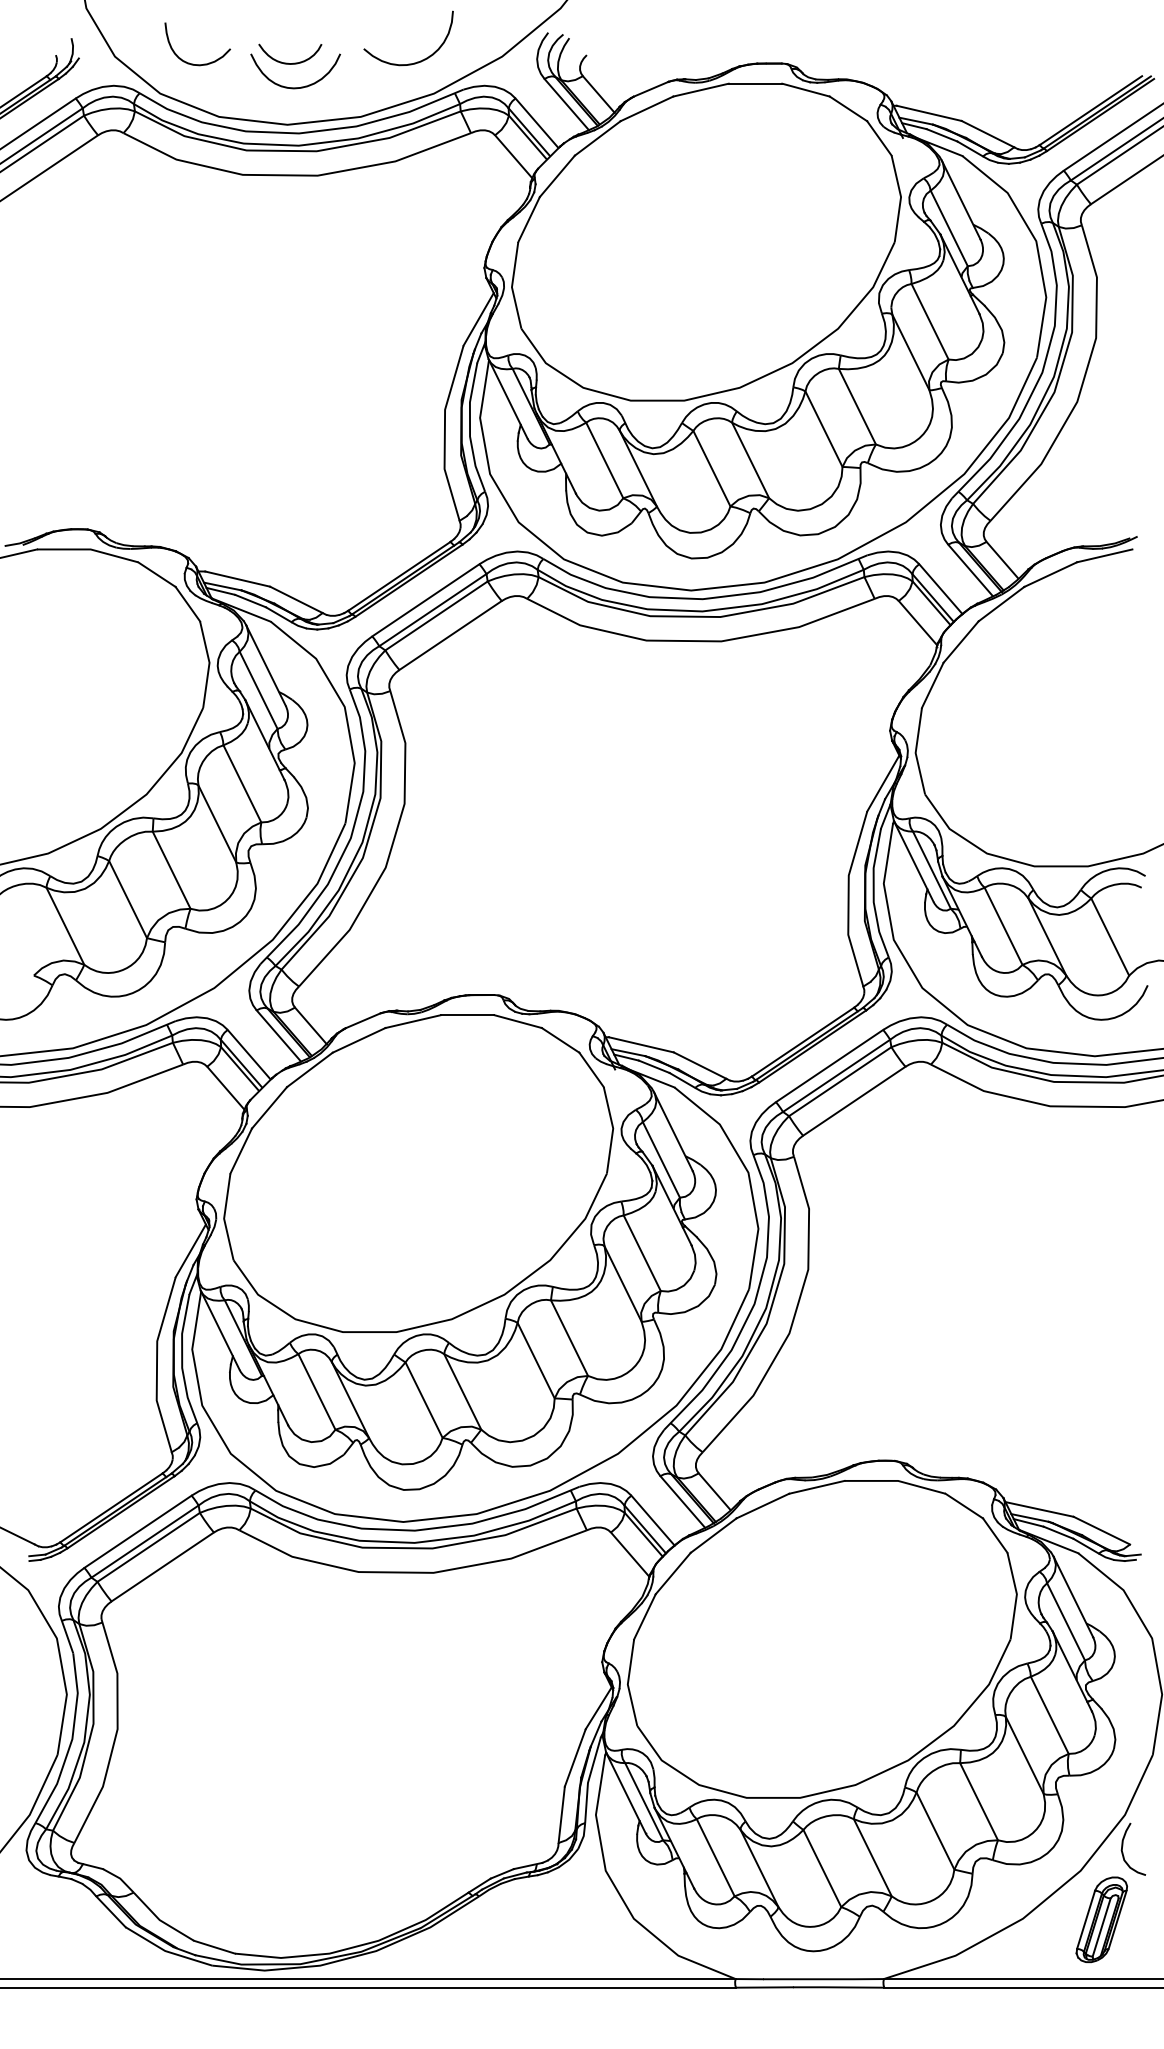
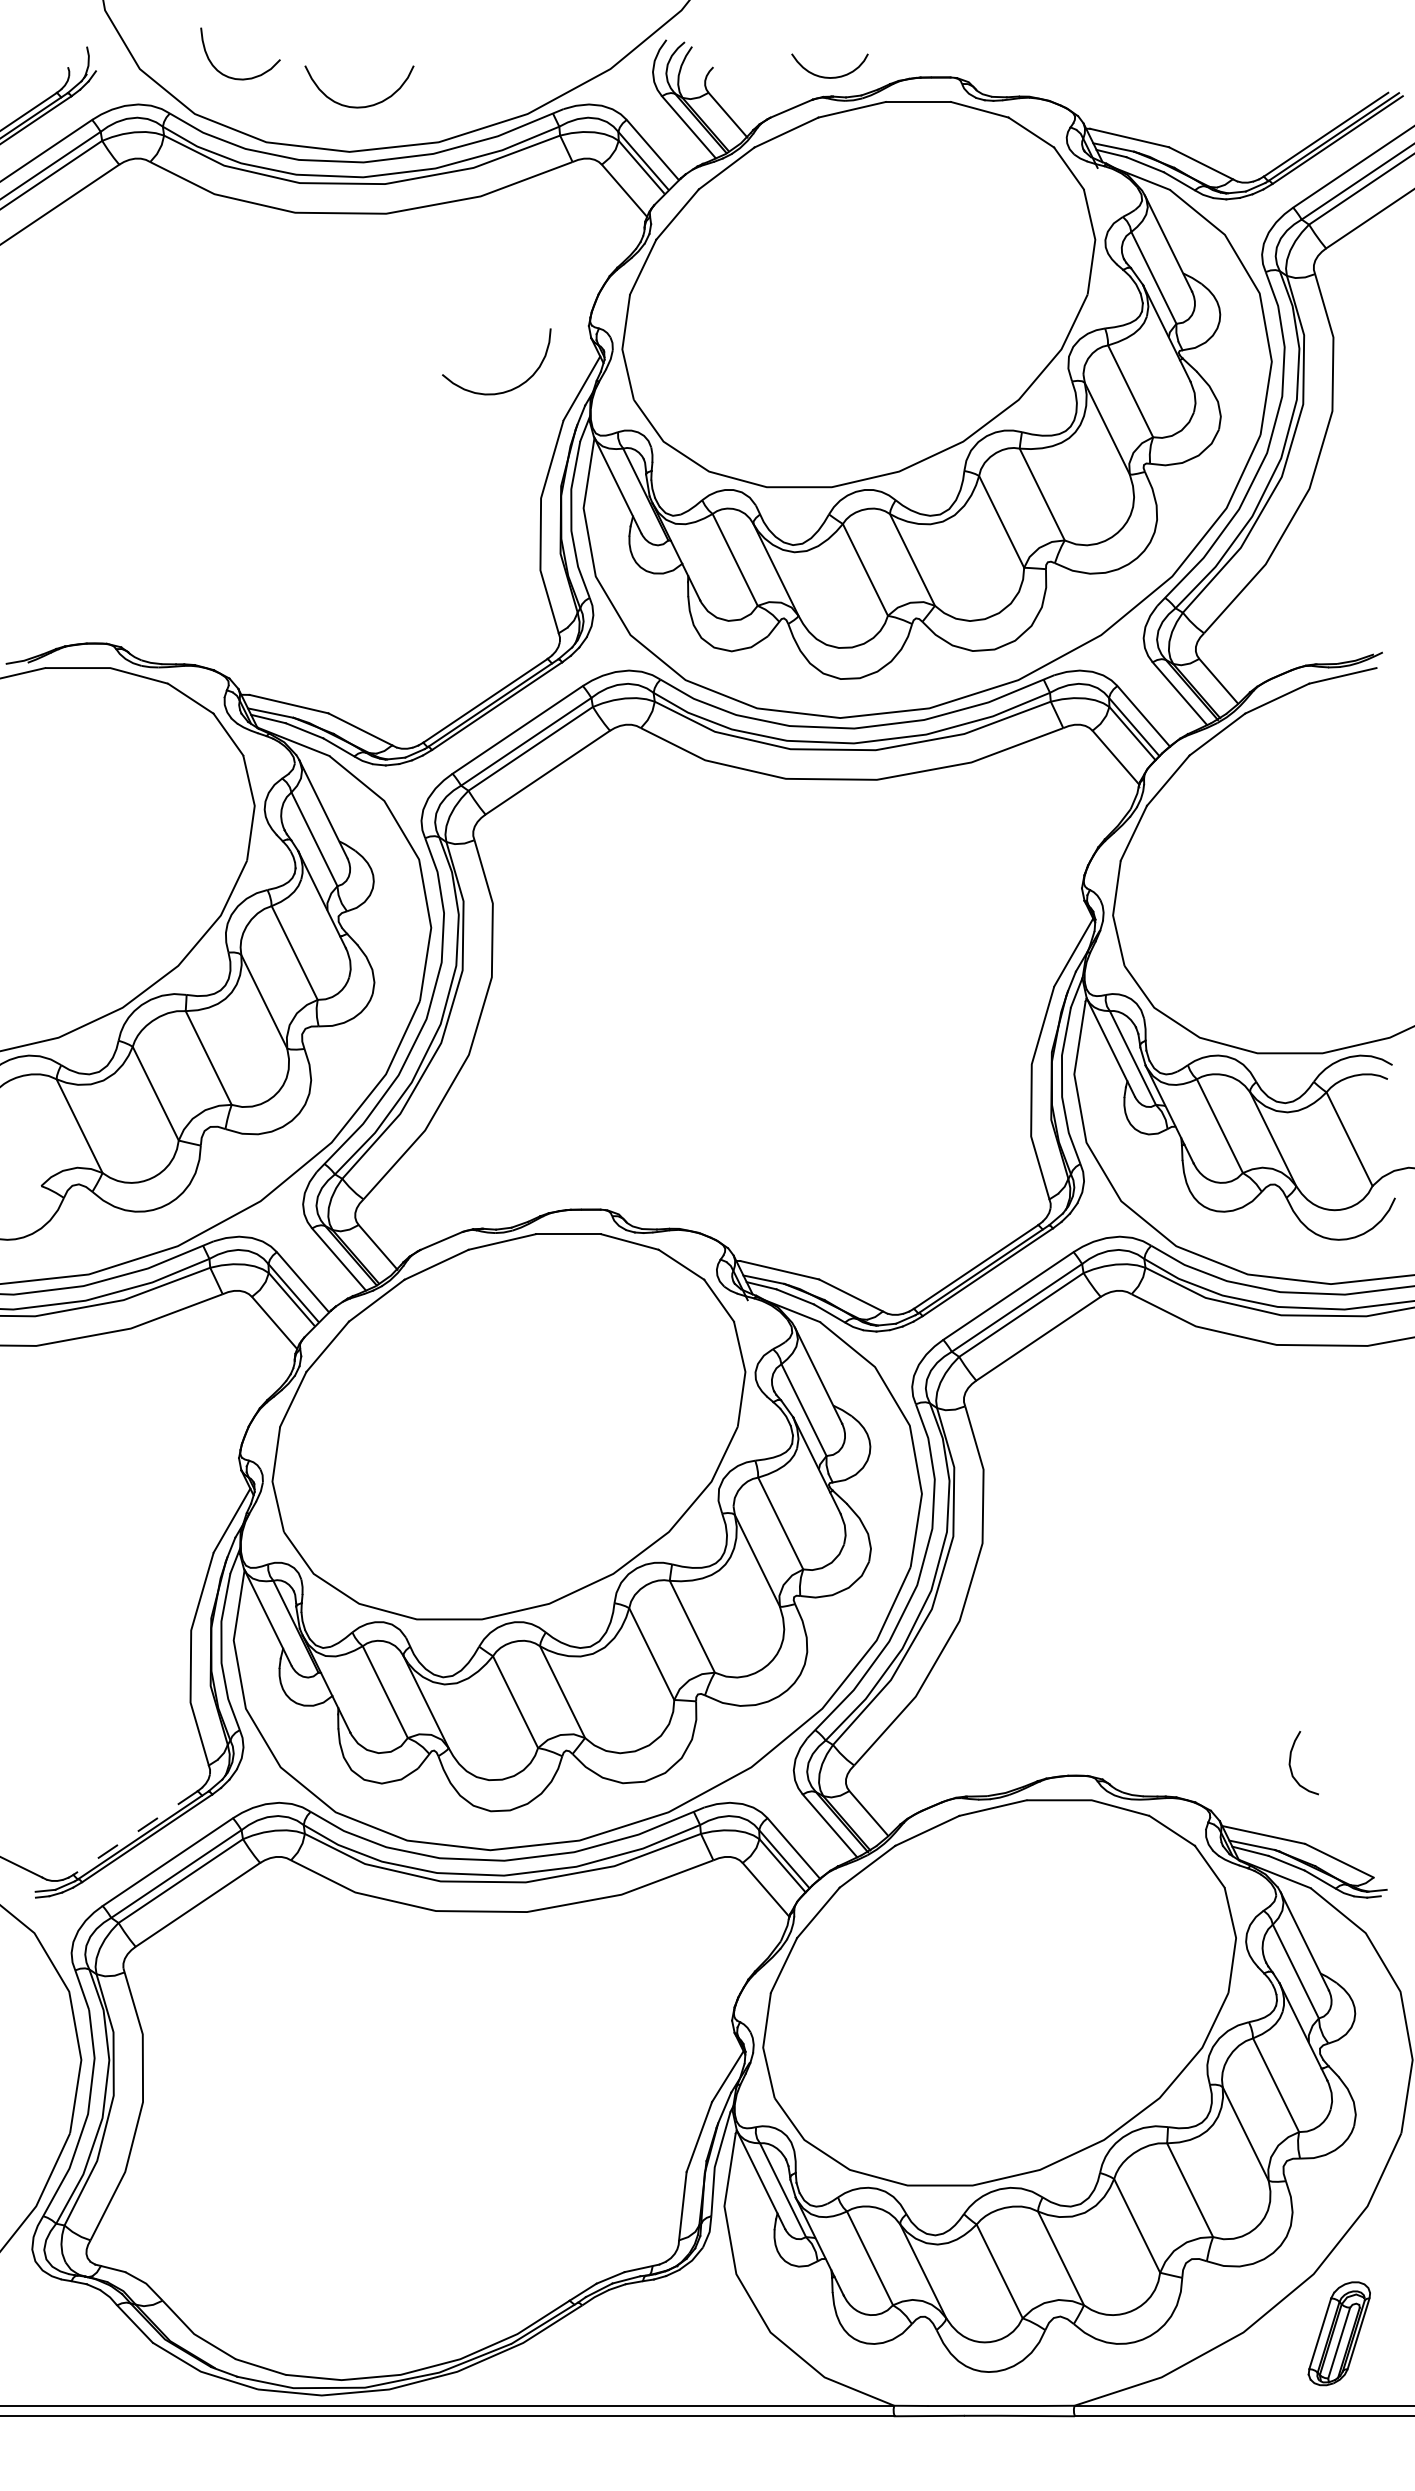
curve: (416, 61) -> (506, 390), moved
curve: (288, 62) -> (827, 76), moved
line: (111, 1508) -> (135, 1833), solid -> dashed
curve: (1123, 1852) -> (1291, 1767), moved

